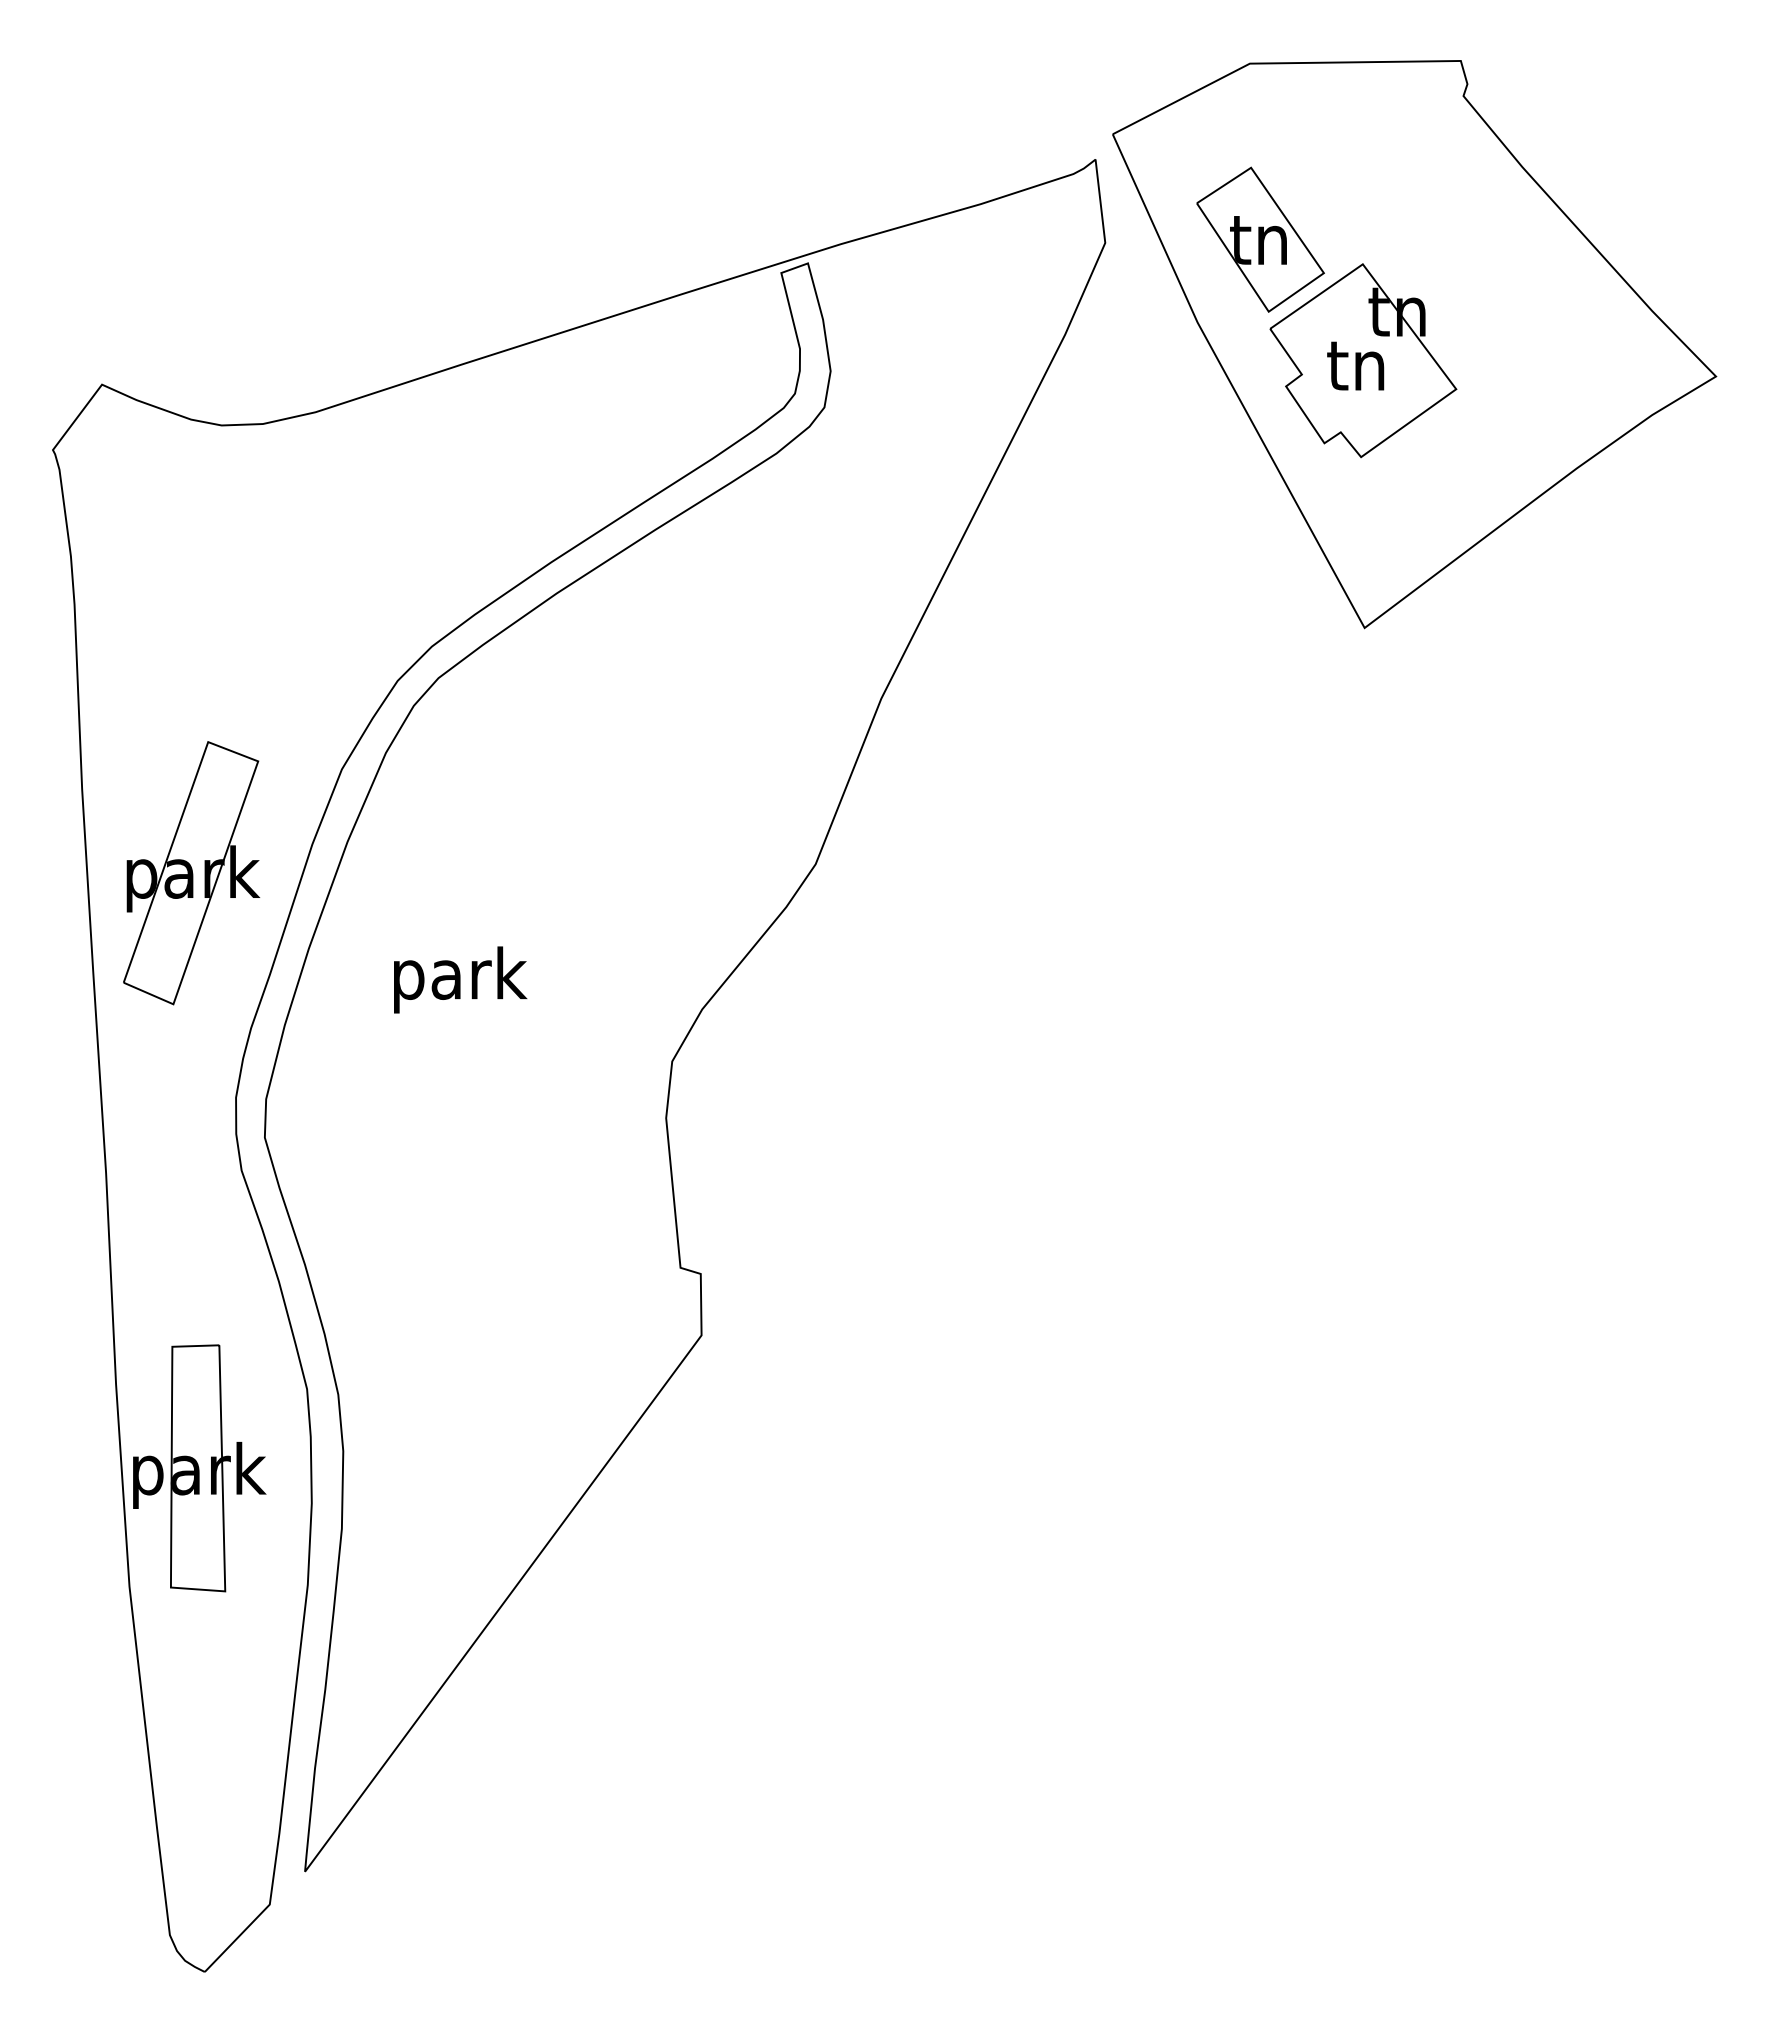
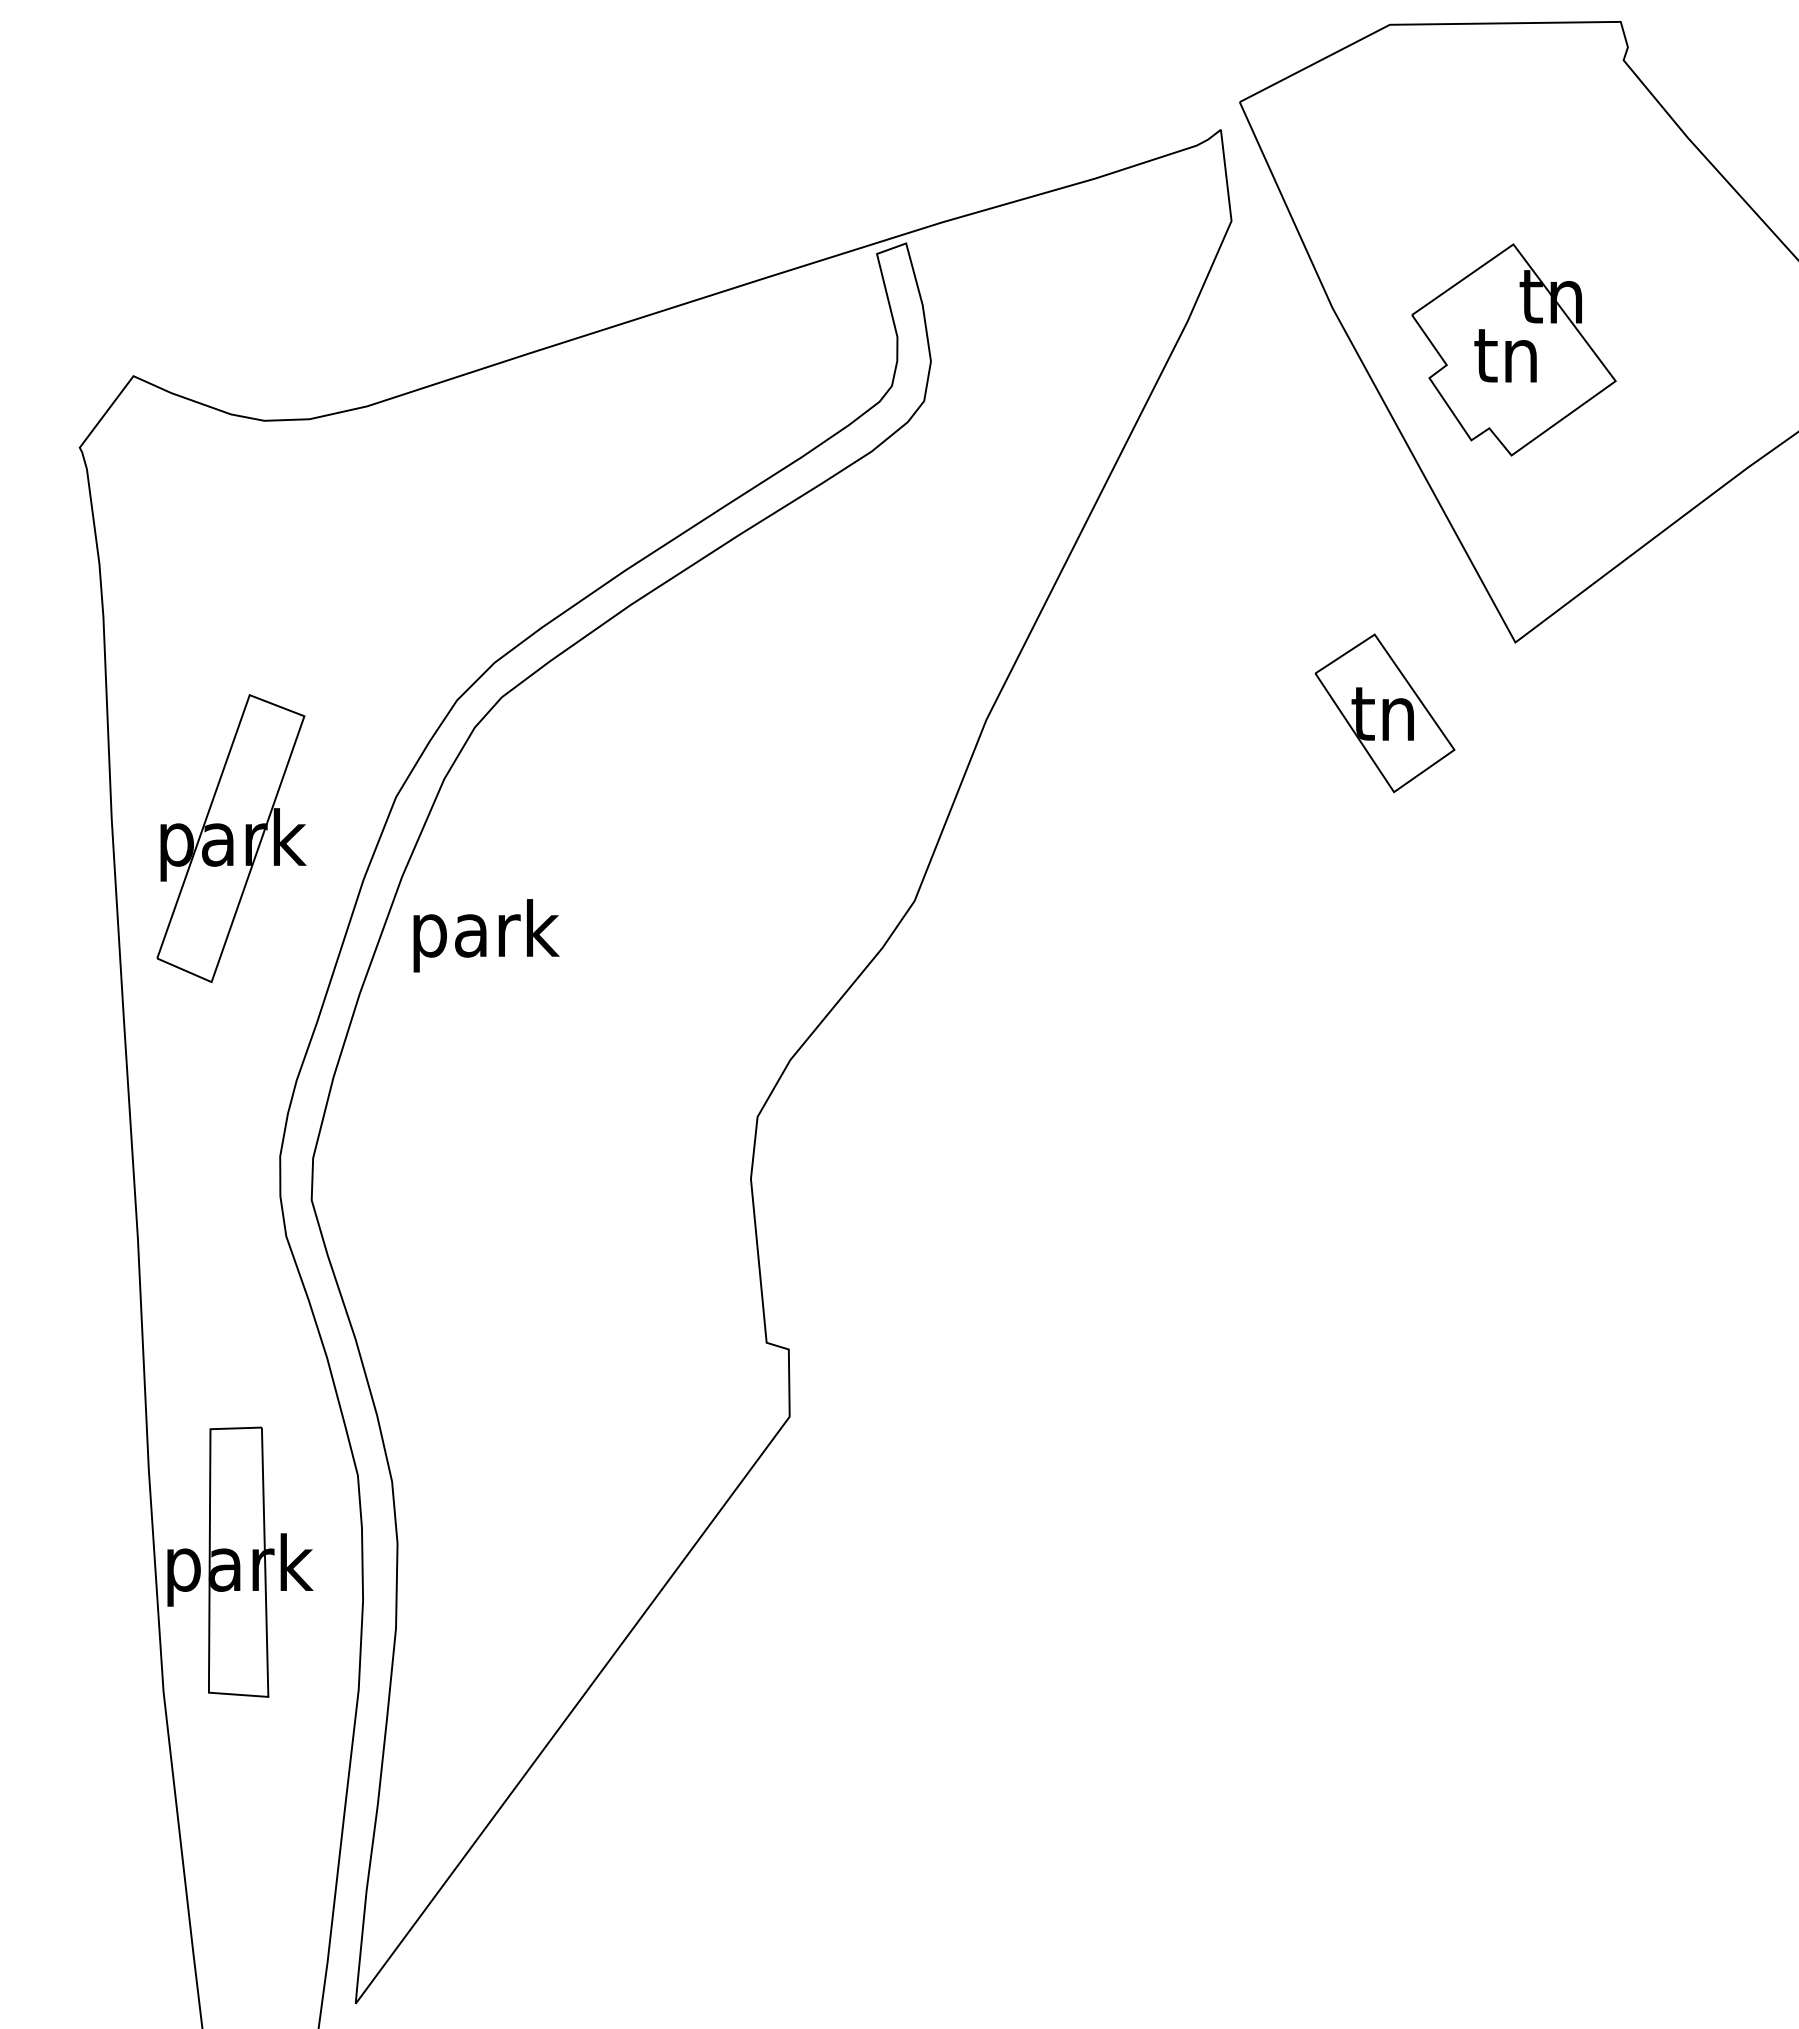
part: (1260, 239) -> (1385, 713), moved
part: (191, 873) -> (231, 838), moved
text: (460, 979) -> (486, 935), moved

